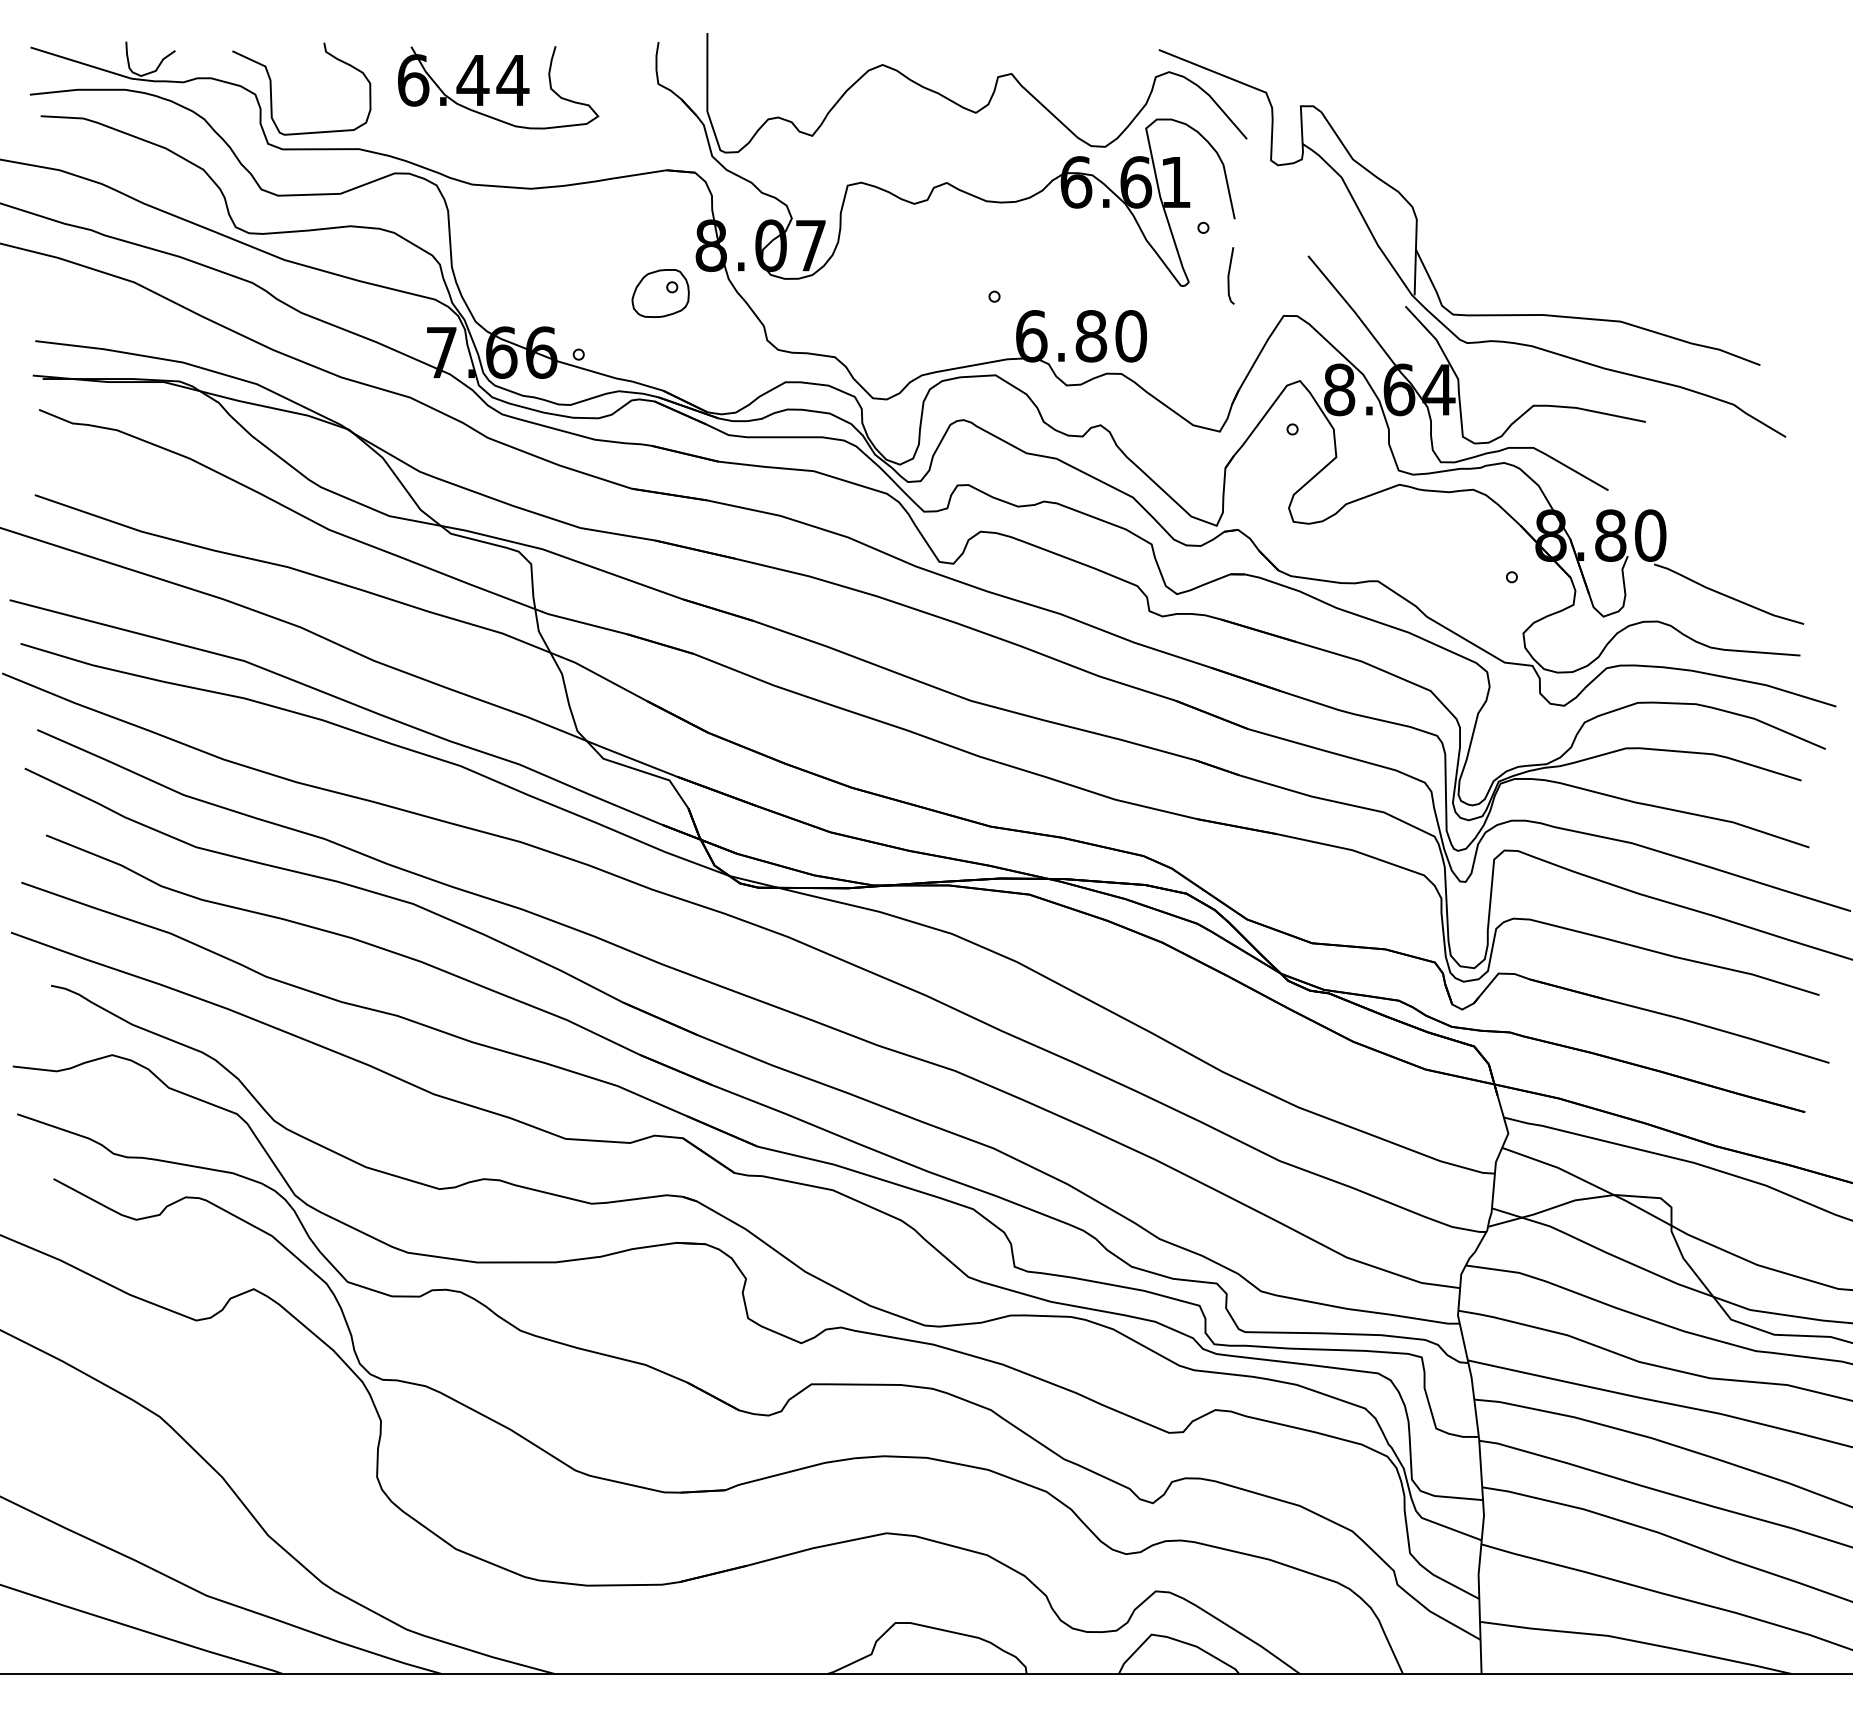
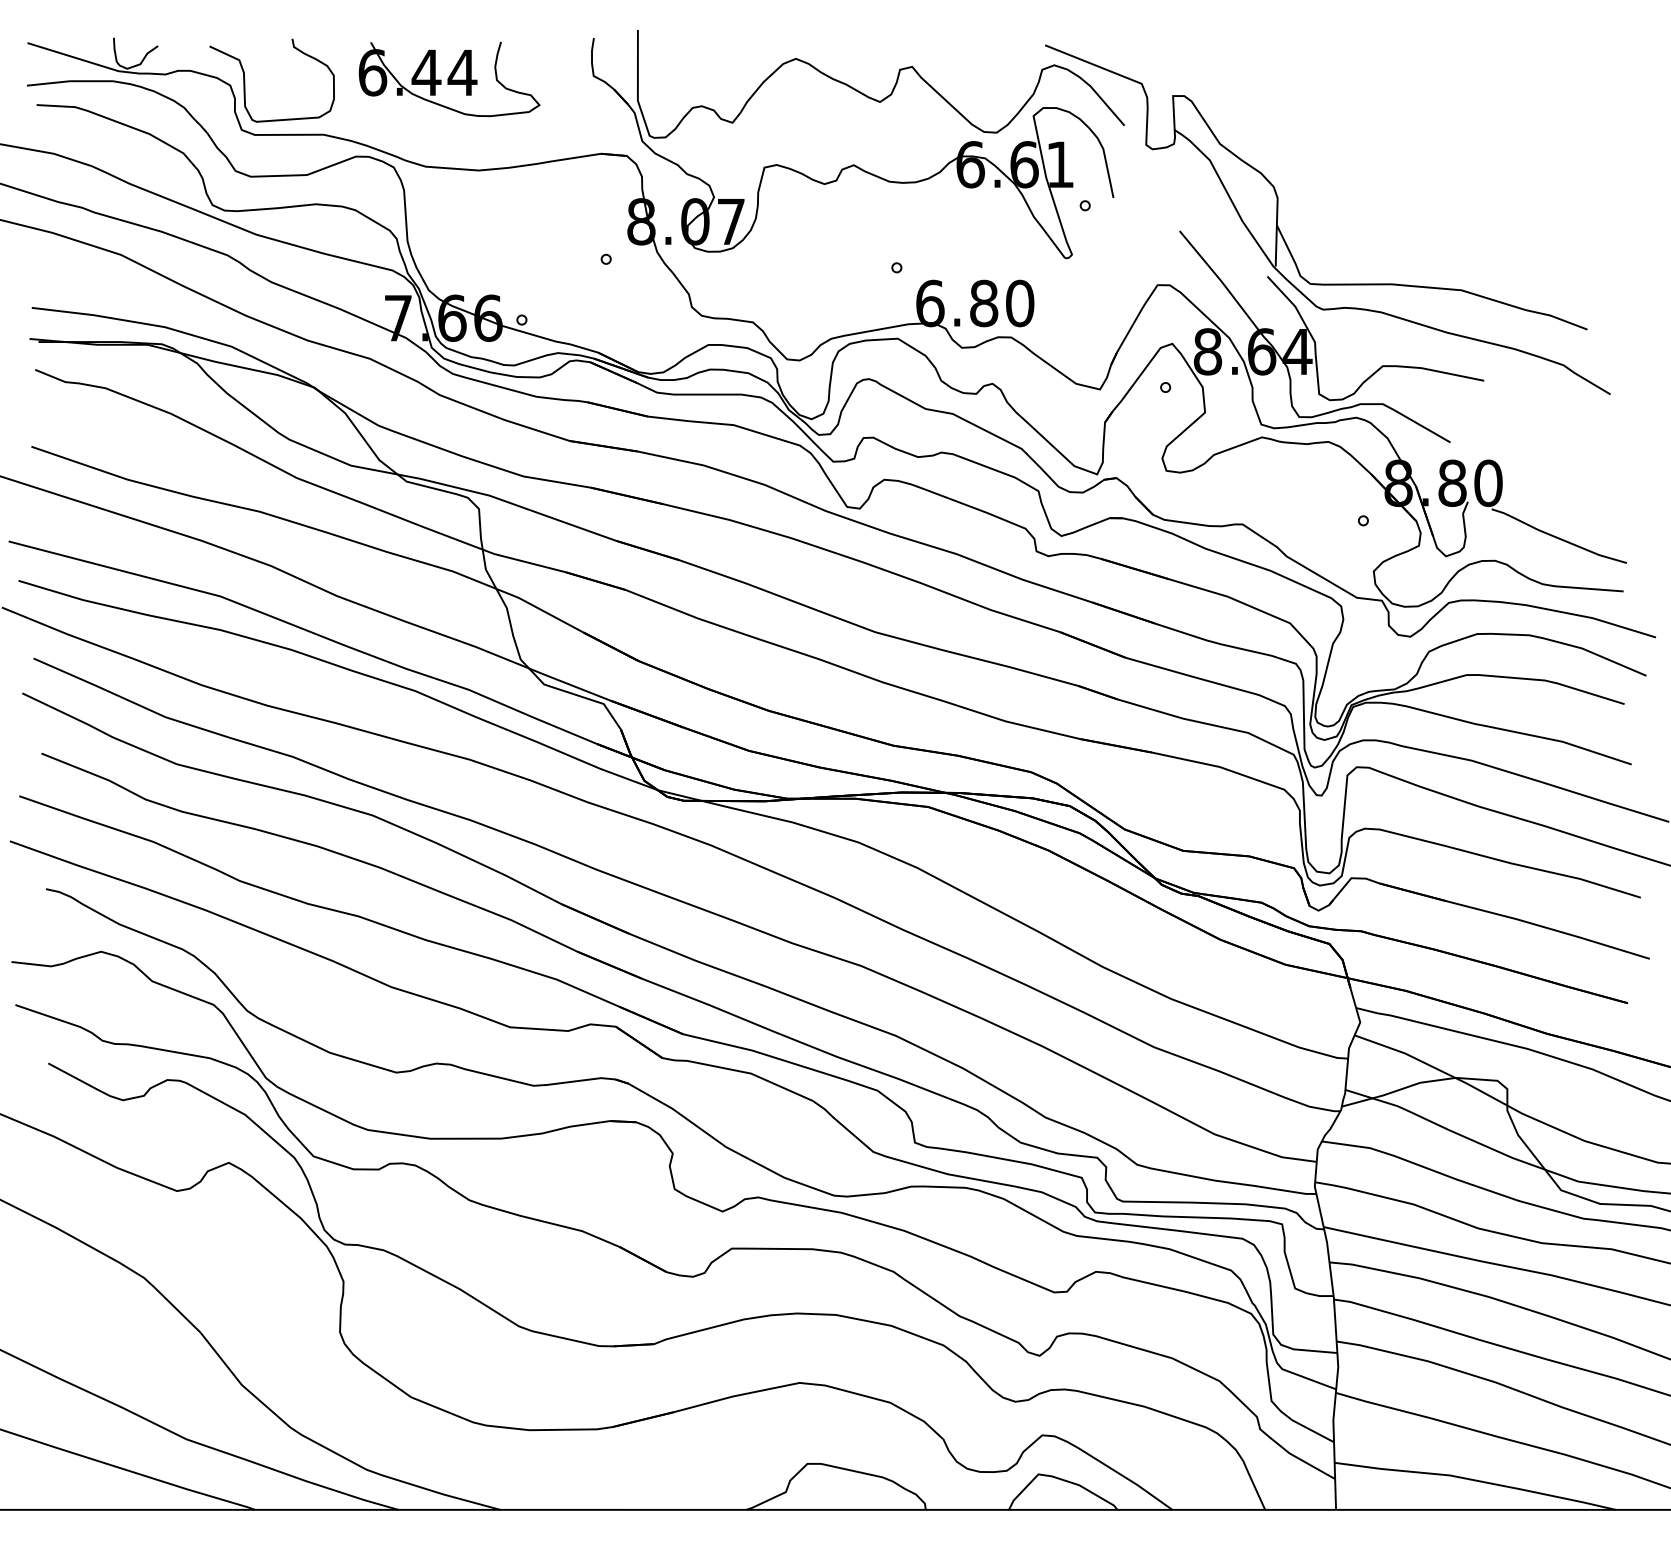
curve: (1229, 275) -> (1108, 248), removed
part: (660, 293) -> (595, 264), removed

